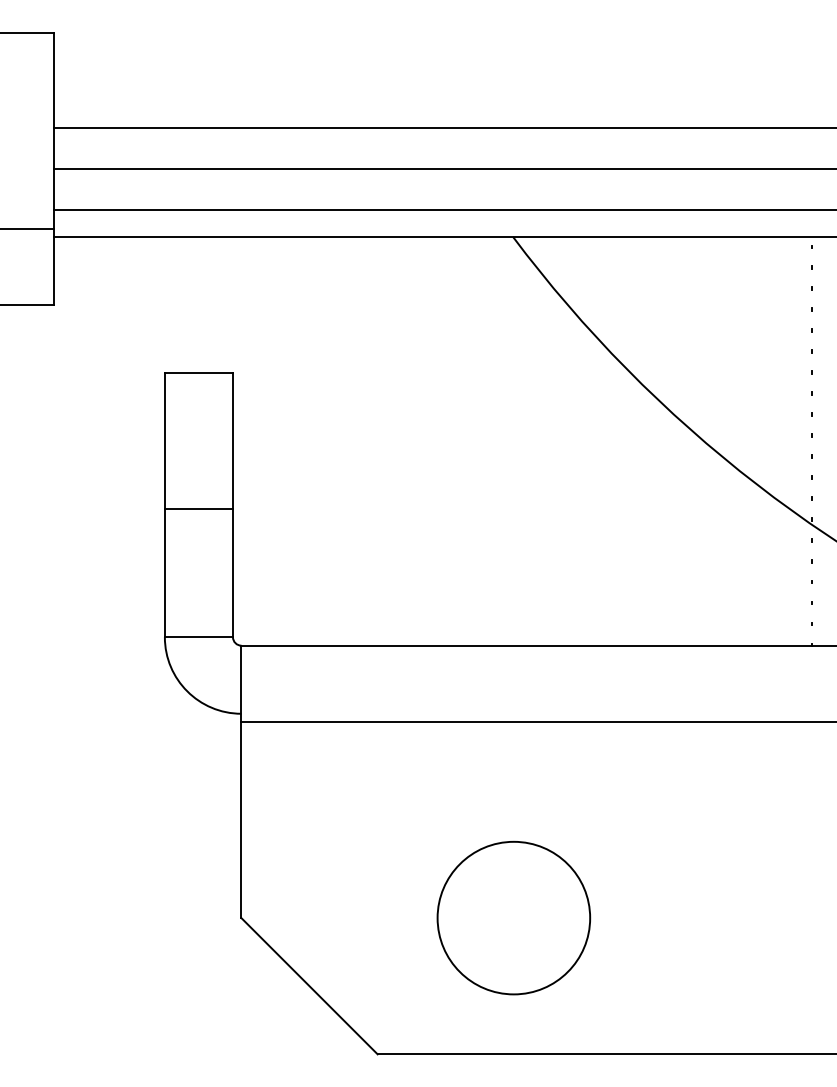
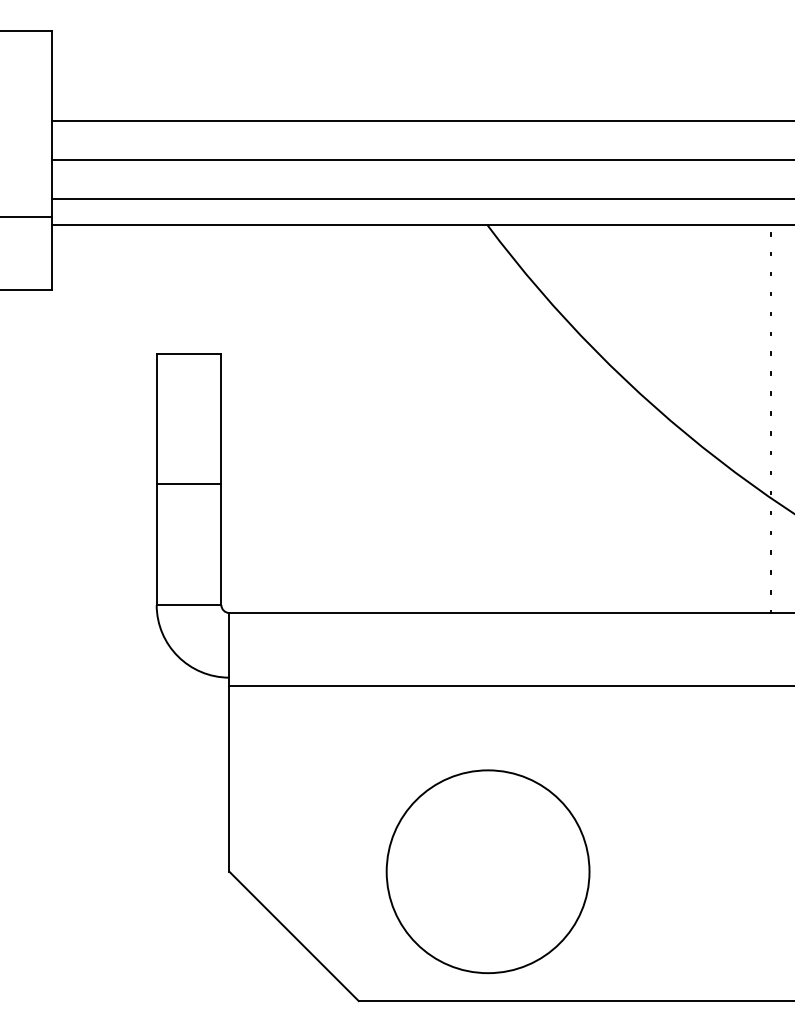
circle: (513, 917) -> (487, 871), size x1.4

